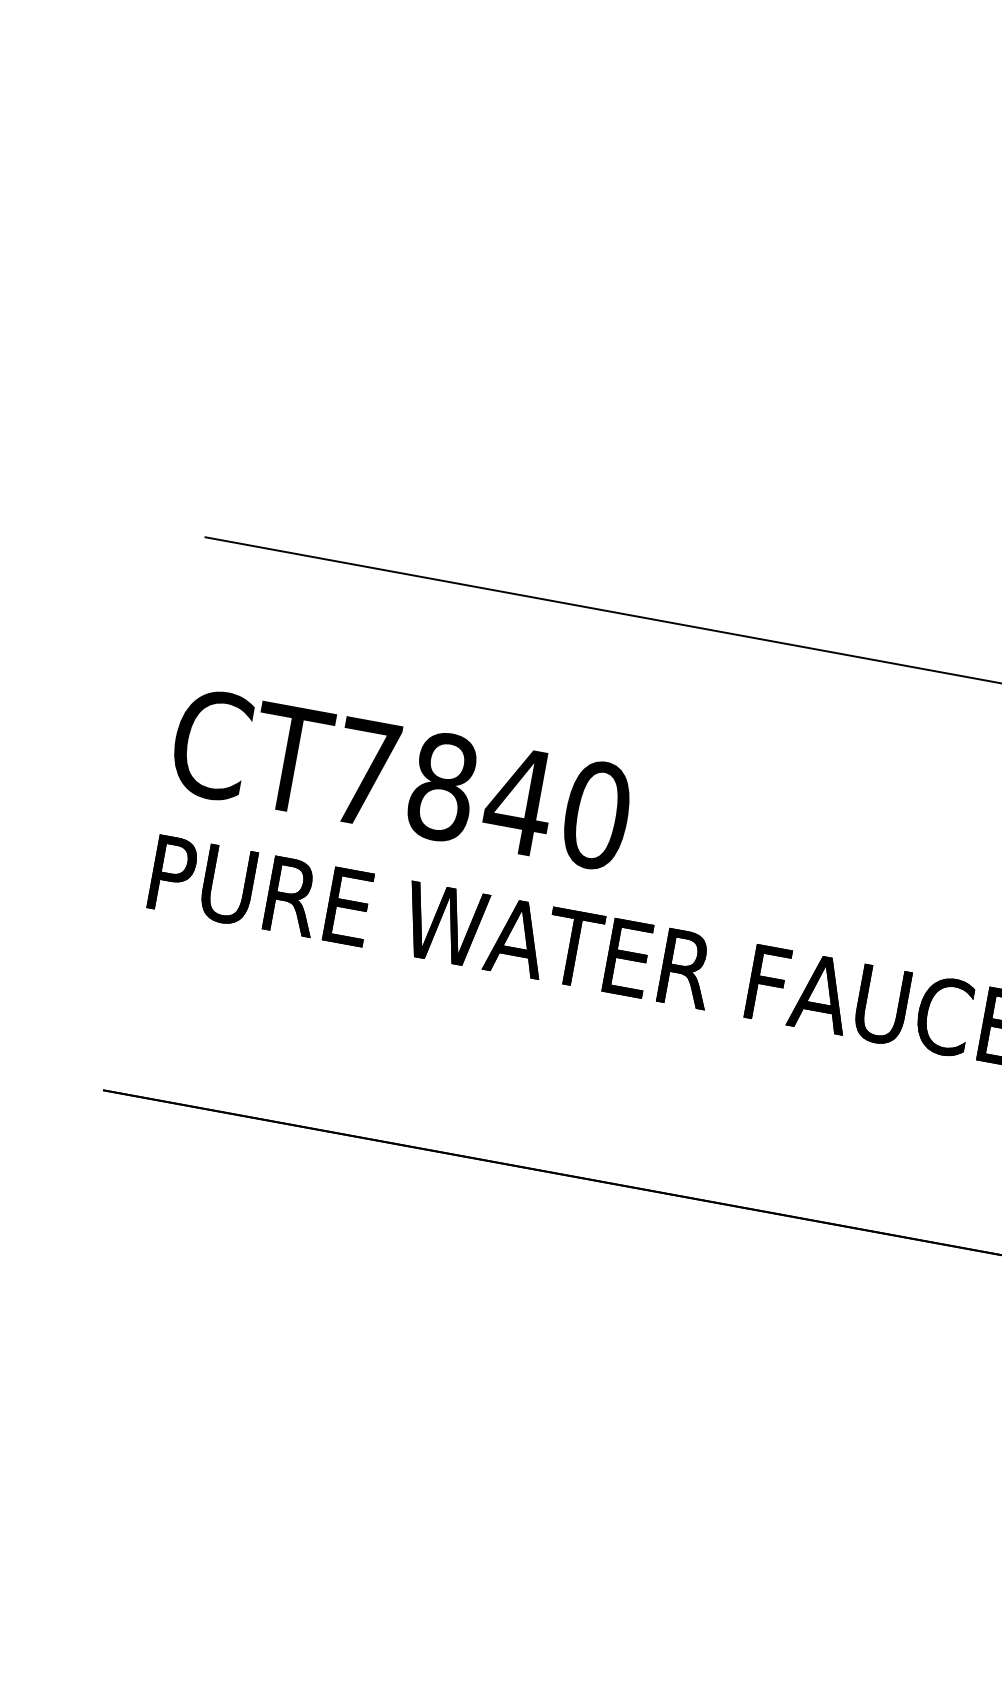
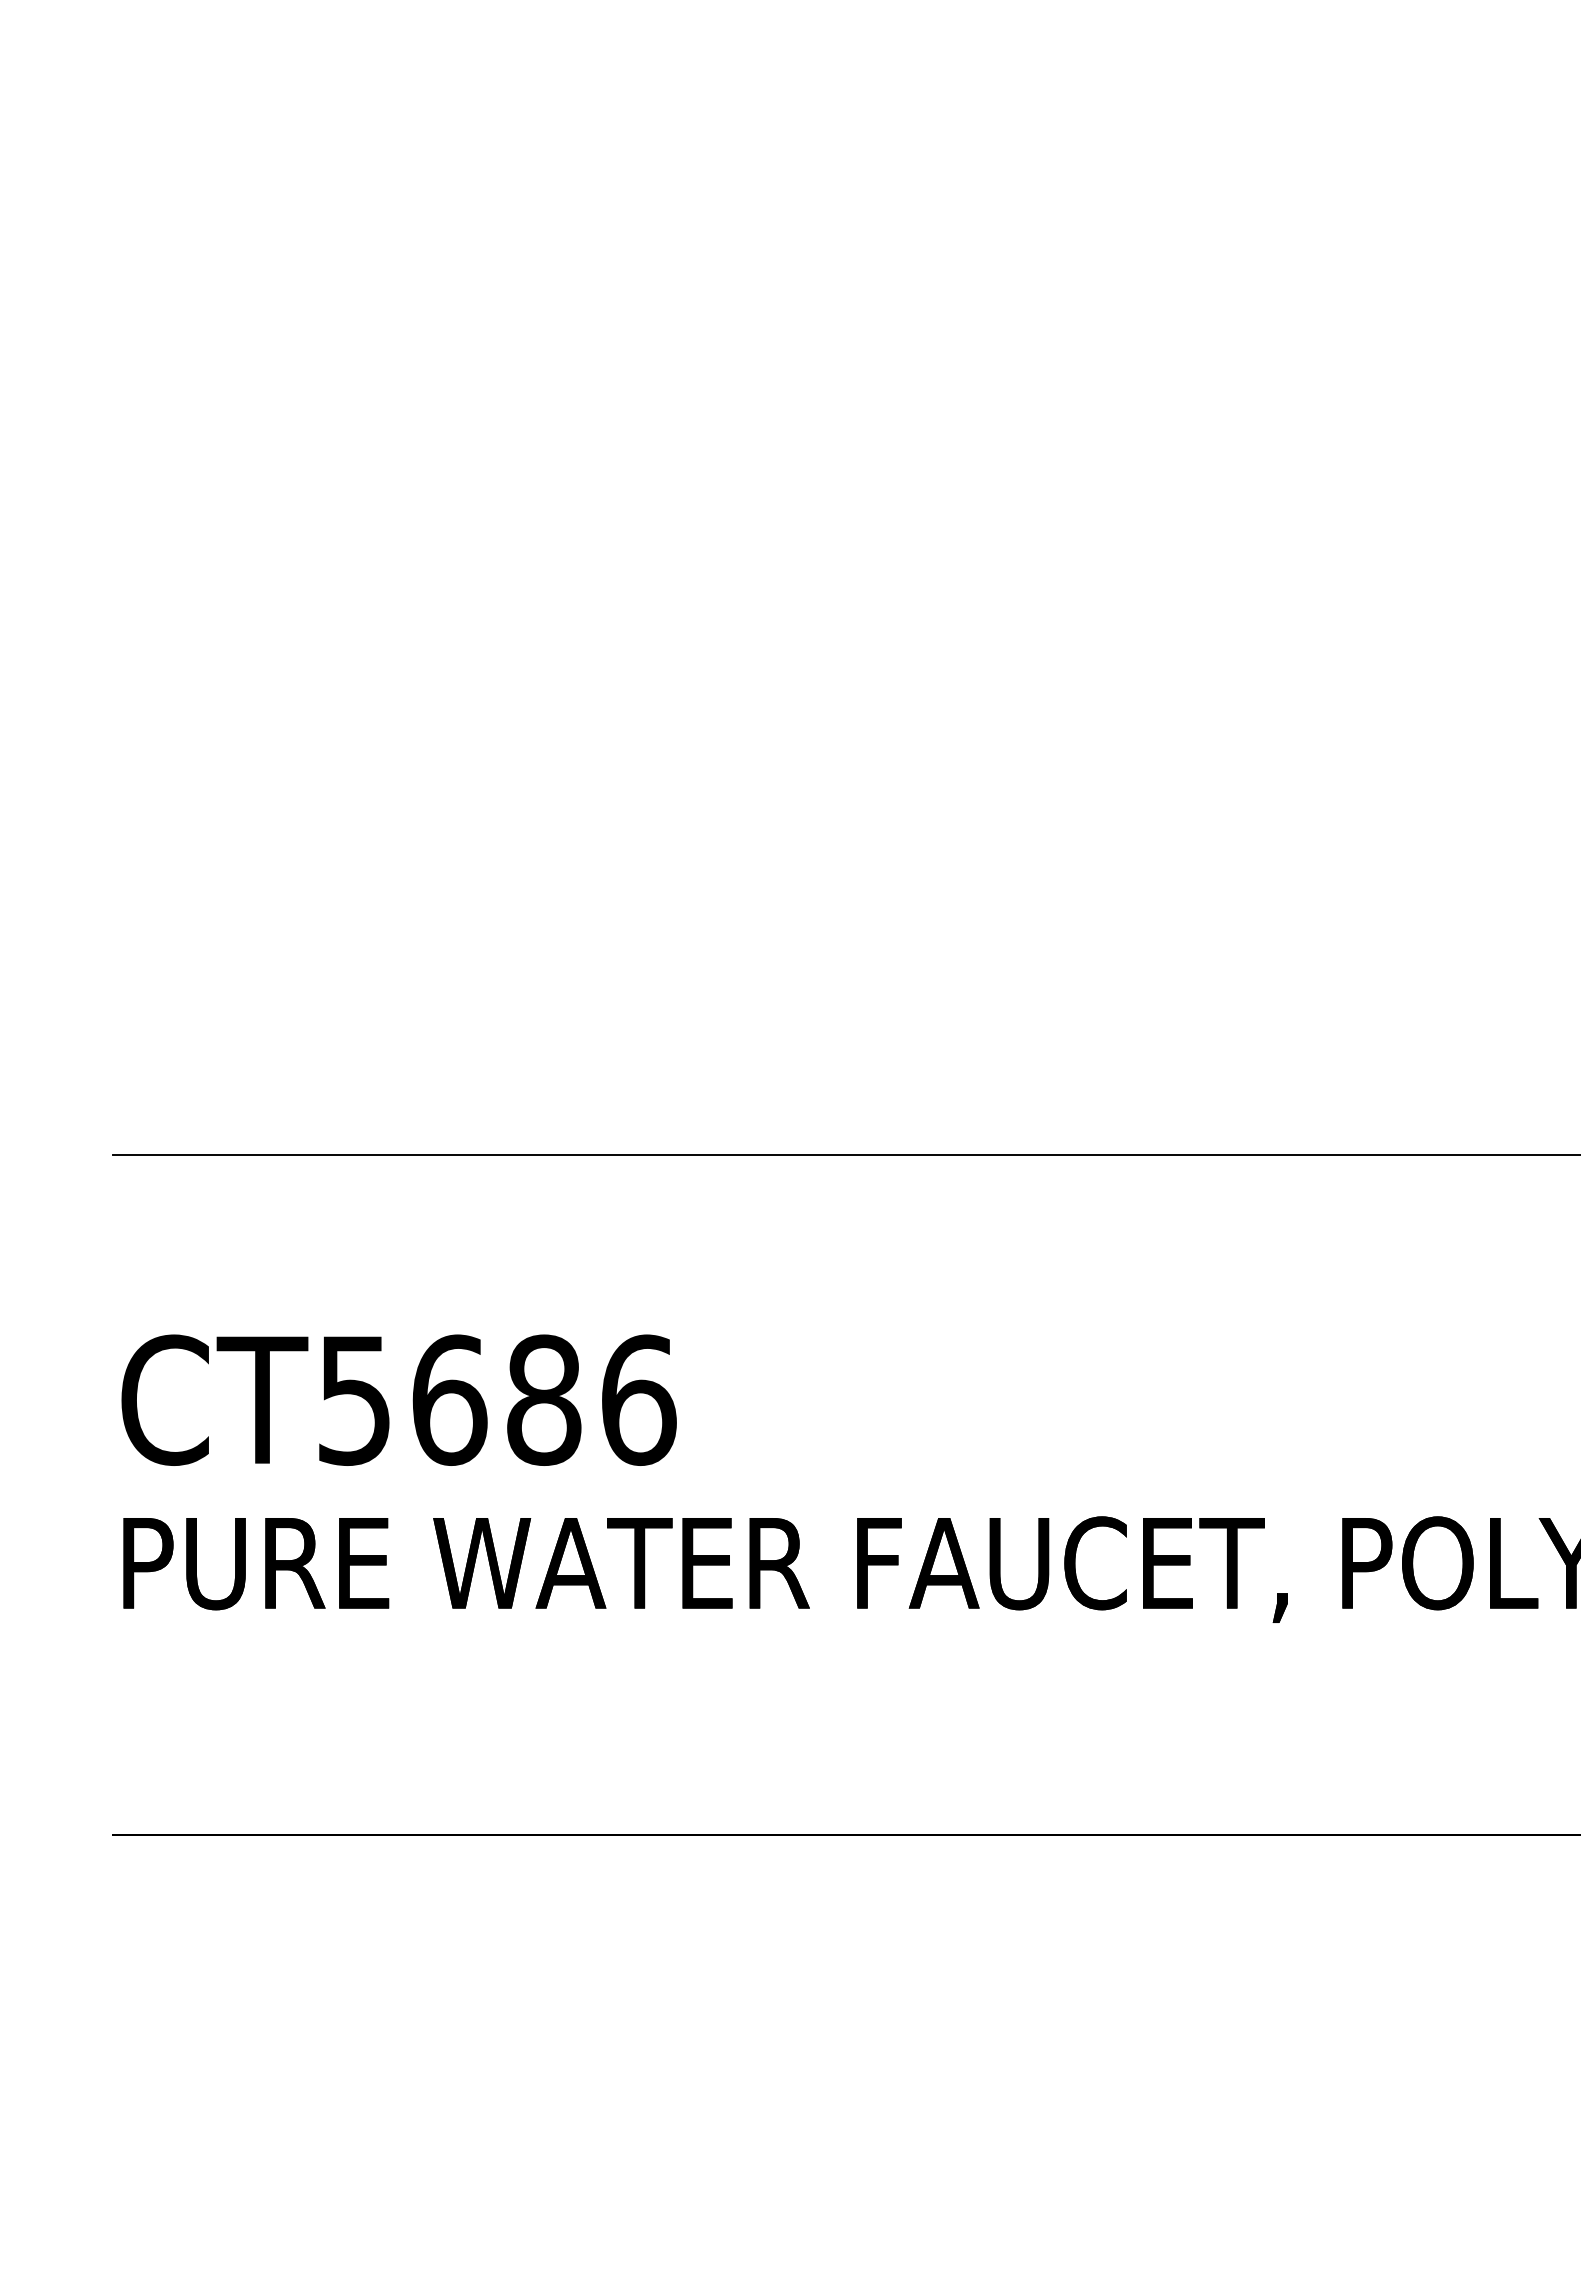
text: (481, 793) -> (497, 1399), CT7840 -> CT5686

